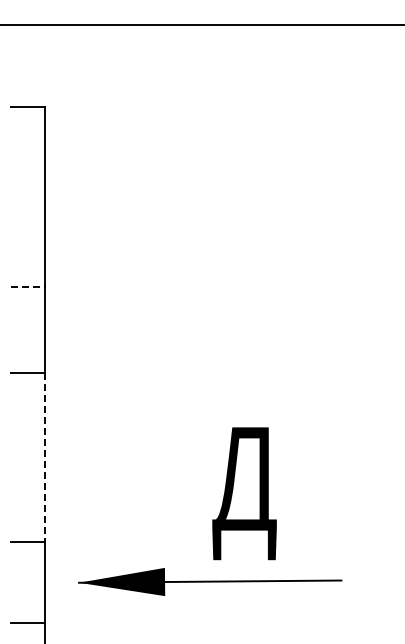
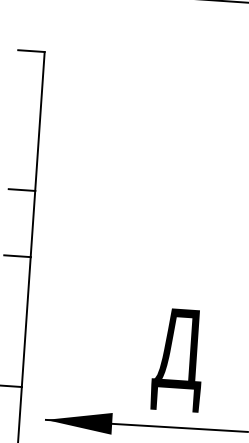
line: (28, 287) -> (22, 190), dashed -> solid
line: (44, 458) -> (25, 322), dashed -> solid

